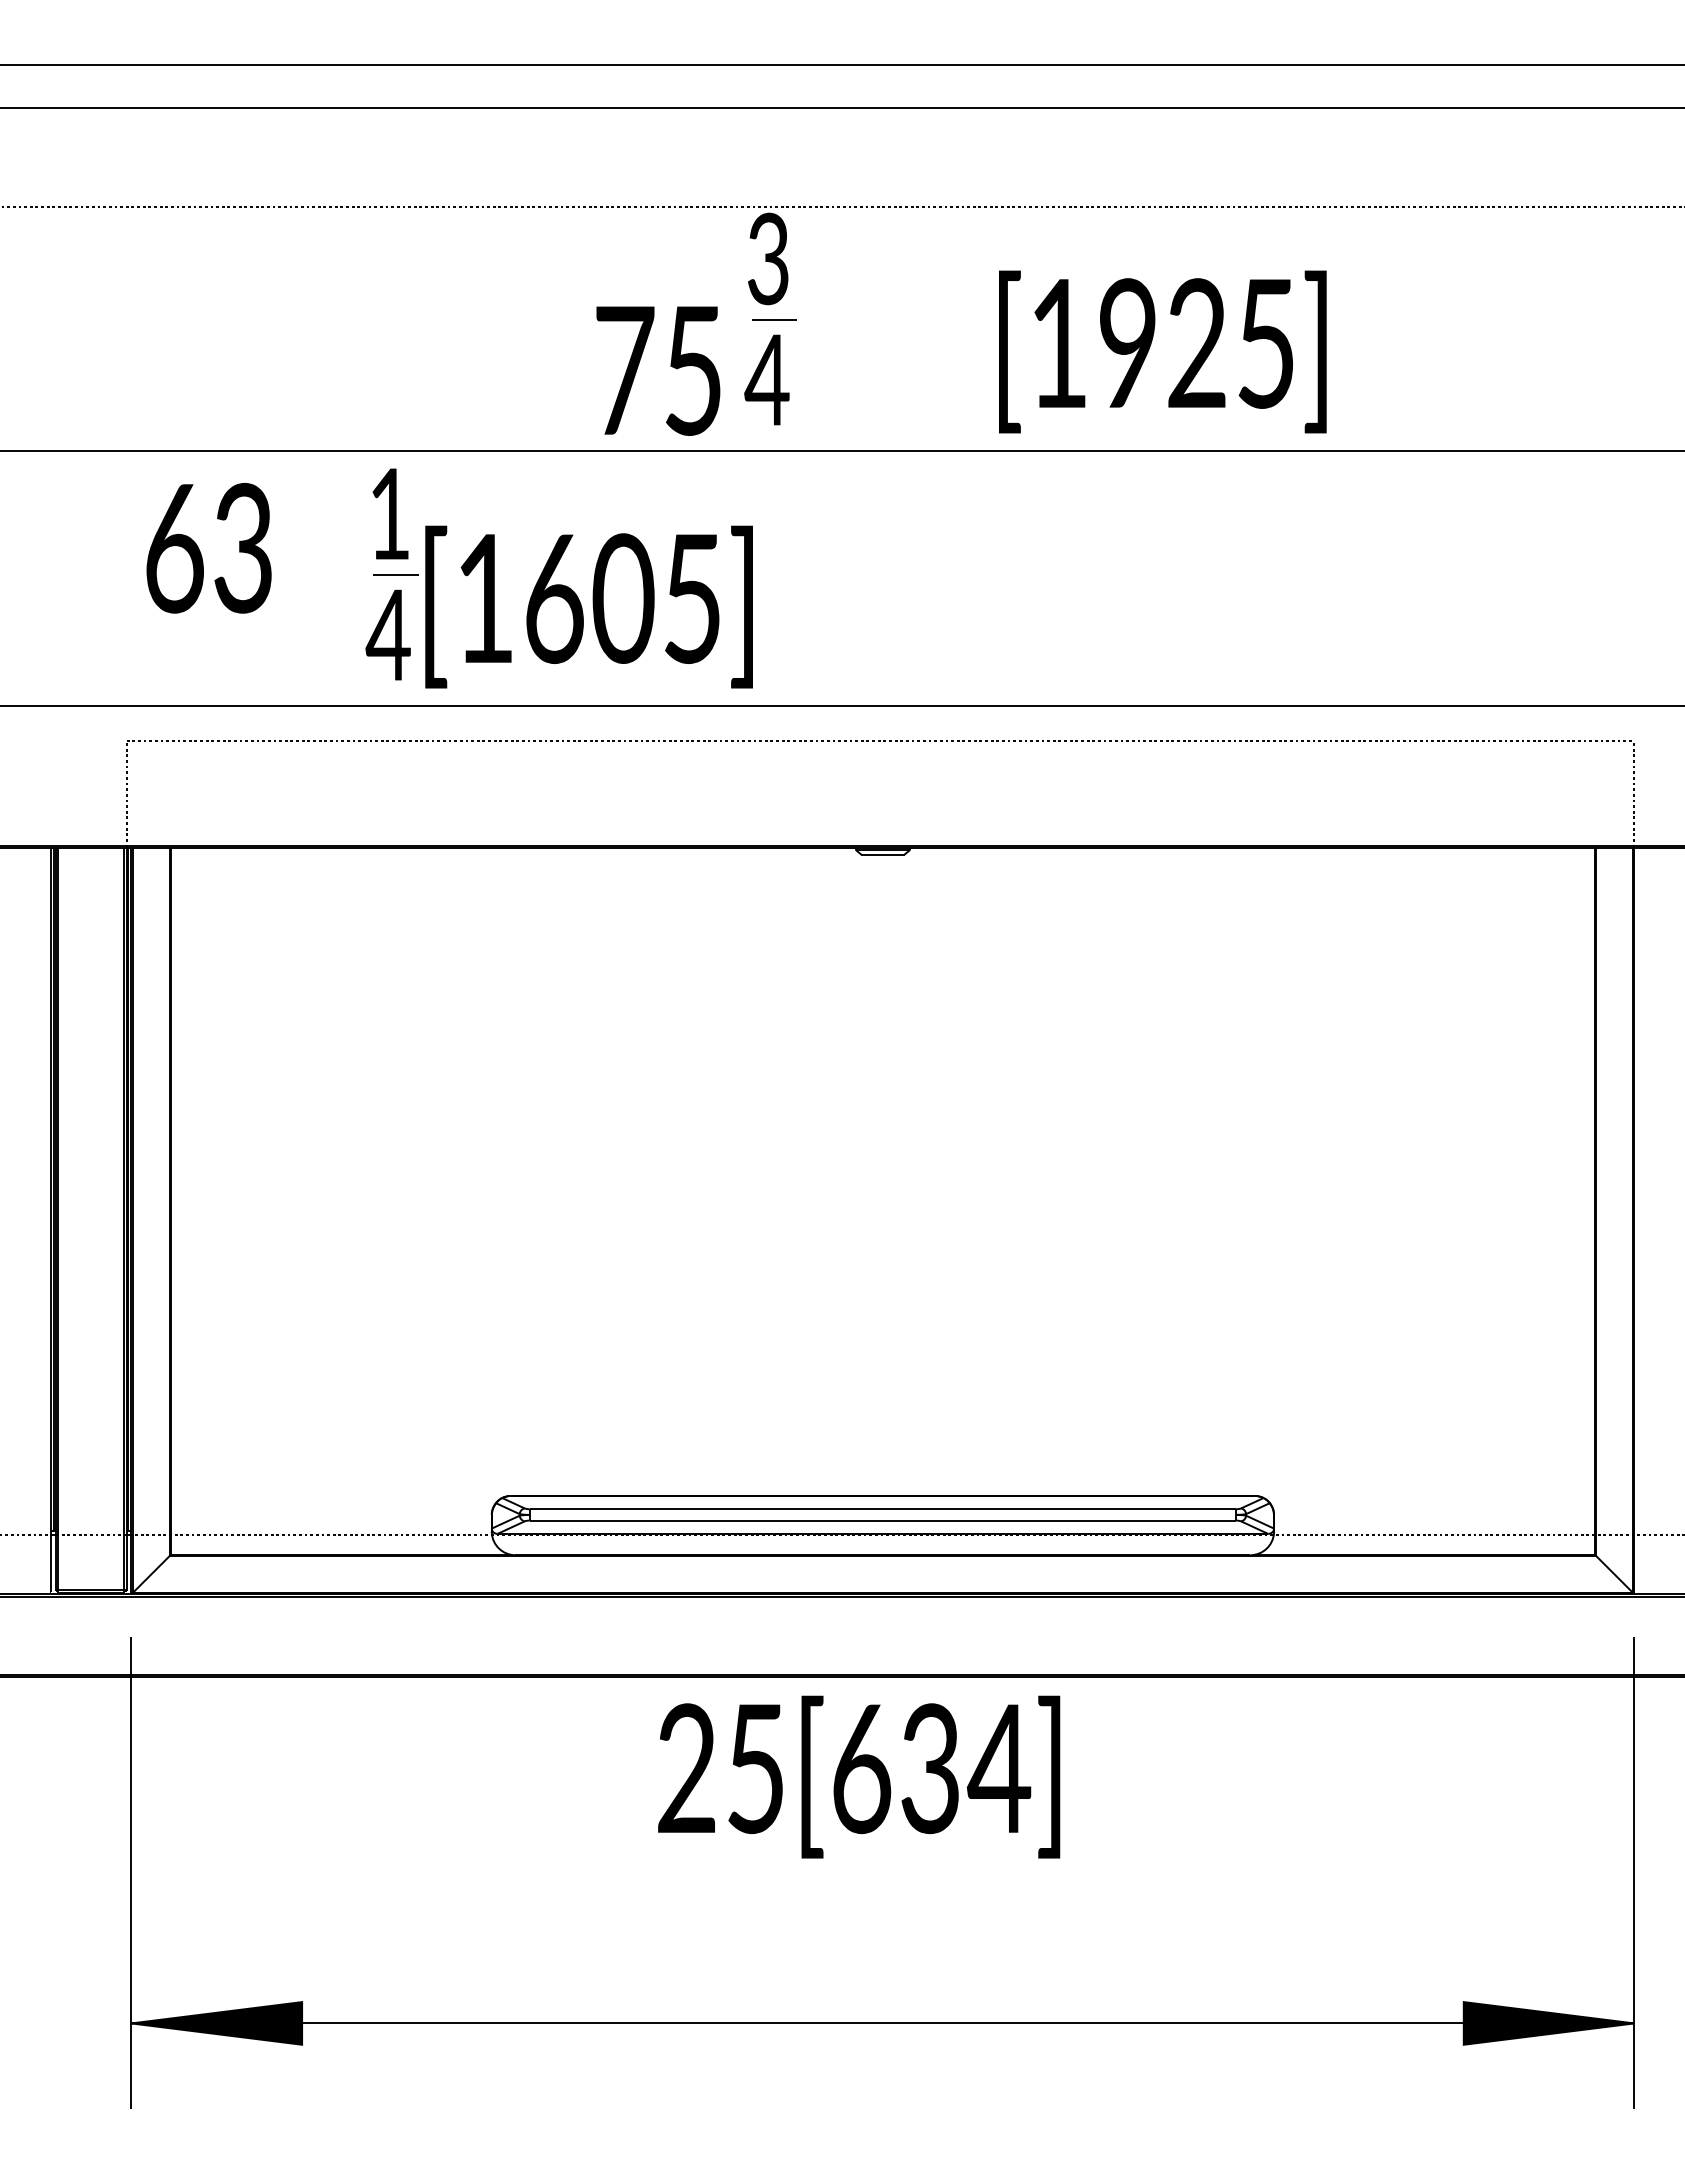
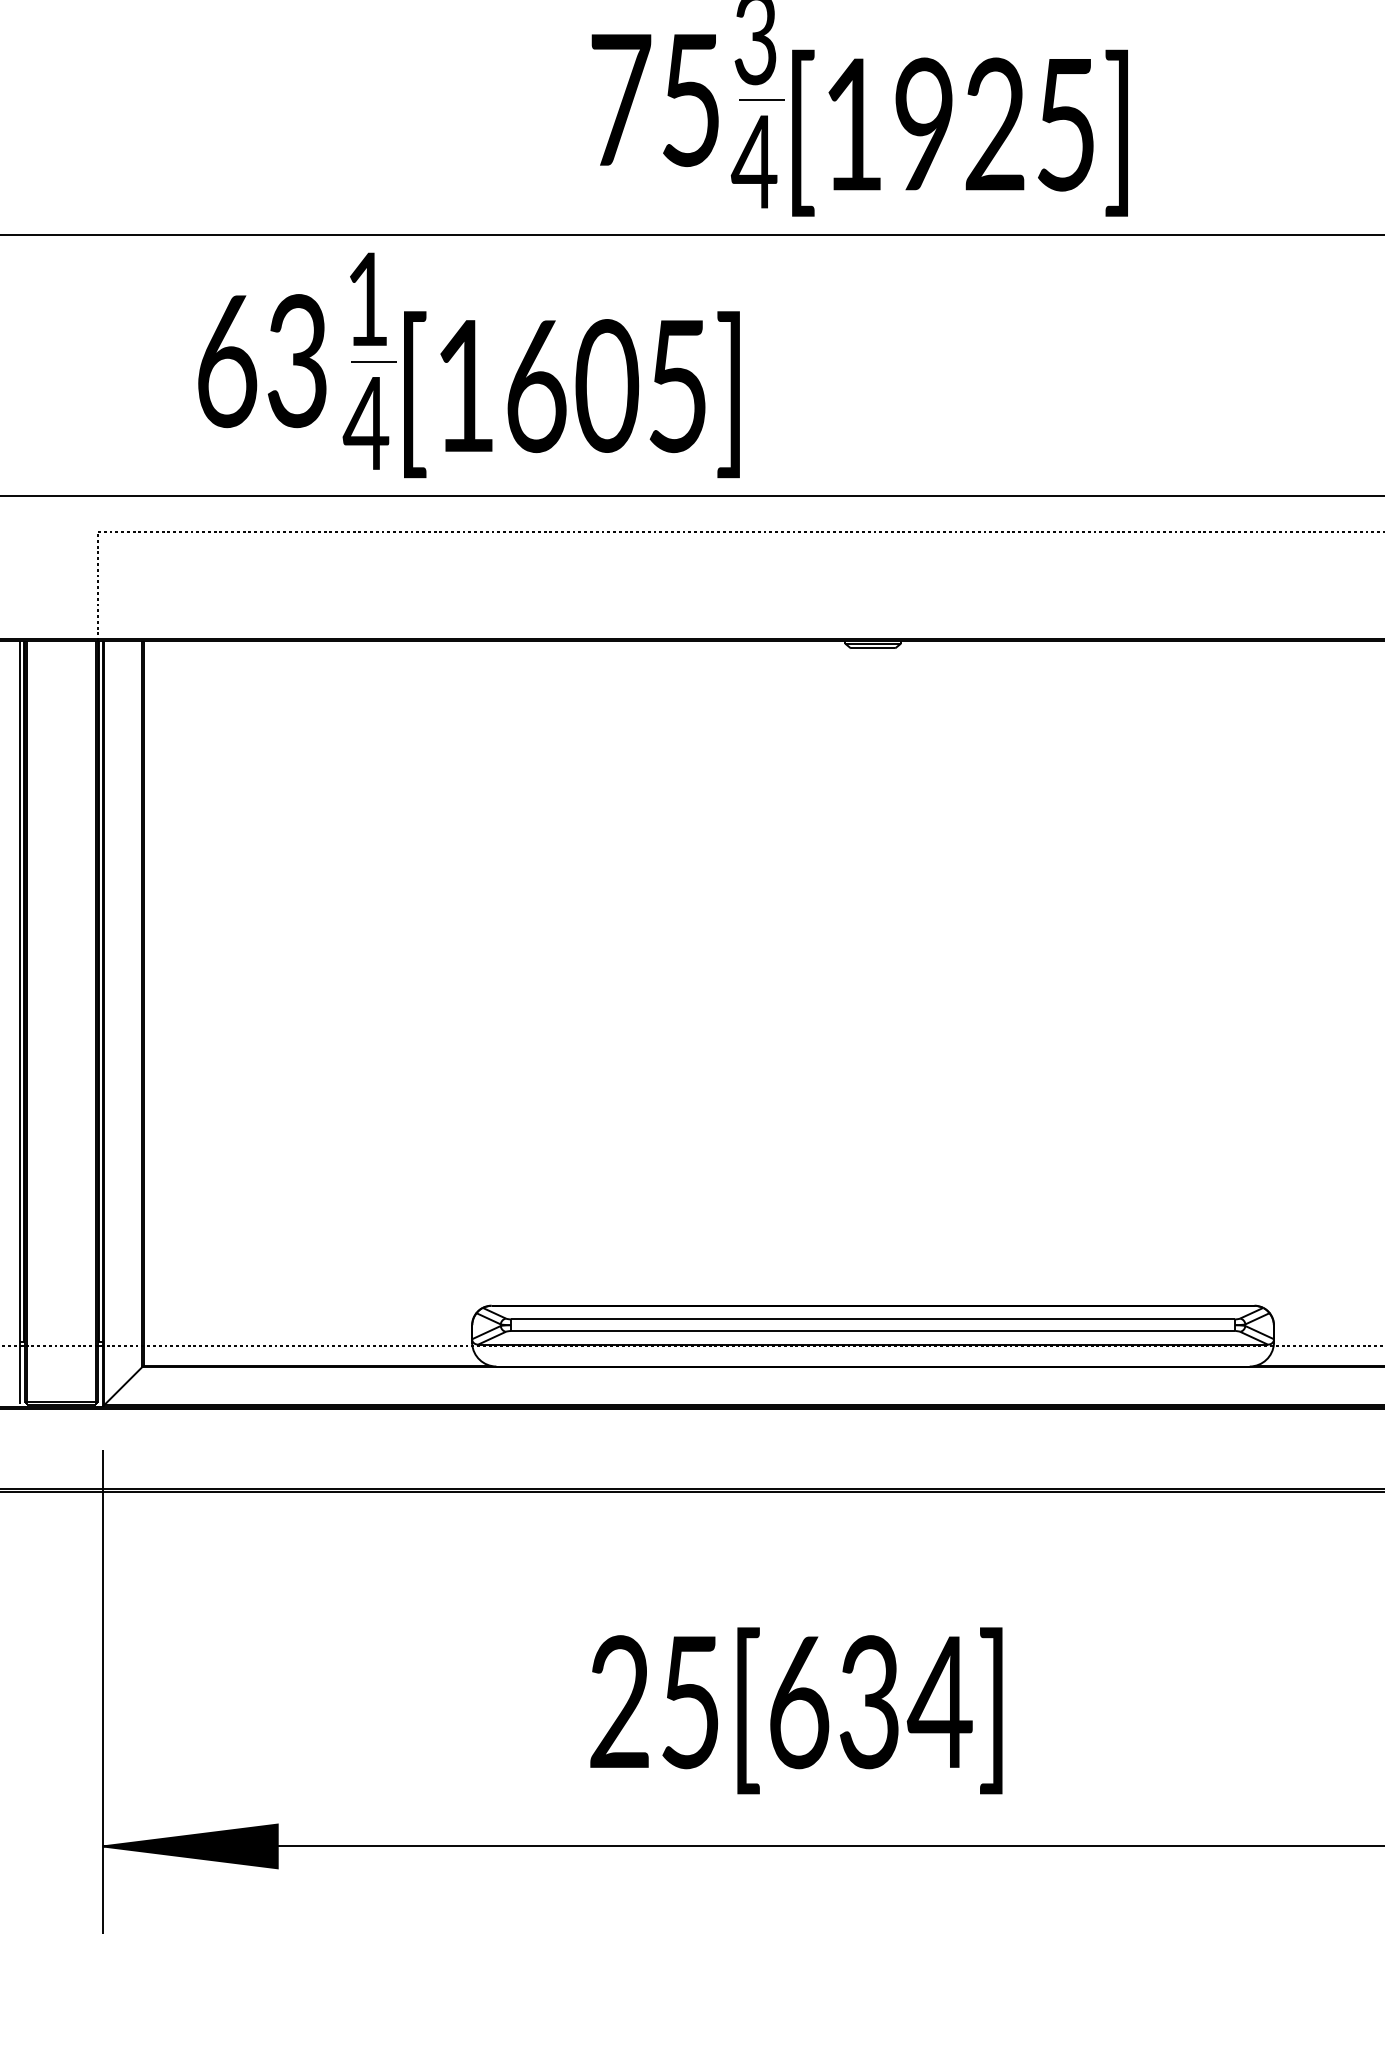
text: (1162, 351) -> (959, 132), moved
text: (658, 370) -> (655, 99), moved
text: (208, 548) -> (261, 361), moved
text: (859, 1776) -> (796, 1710), moved

